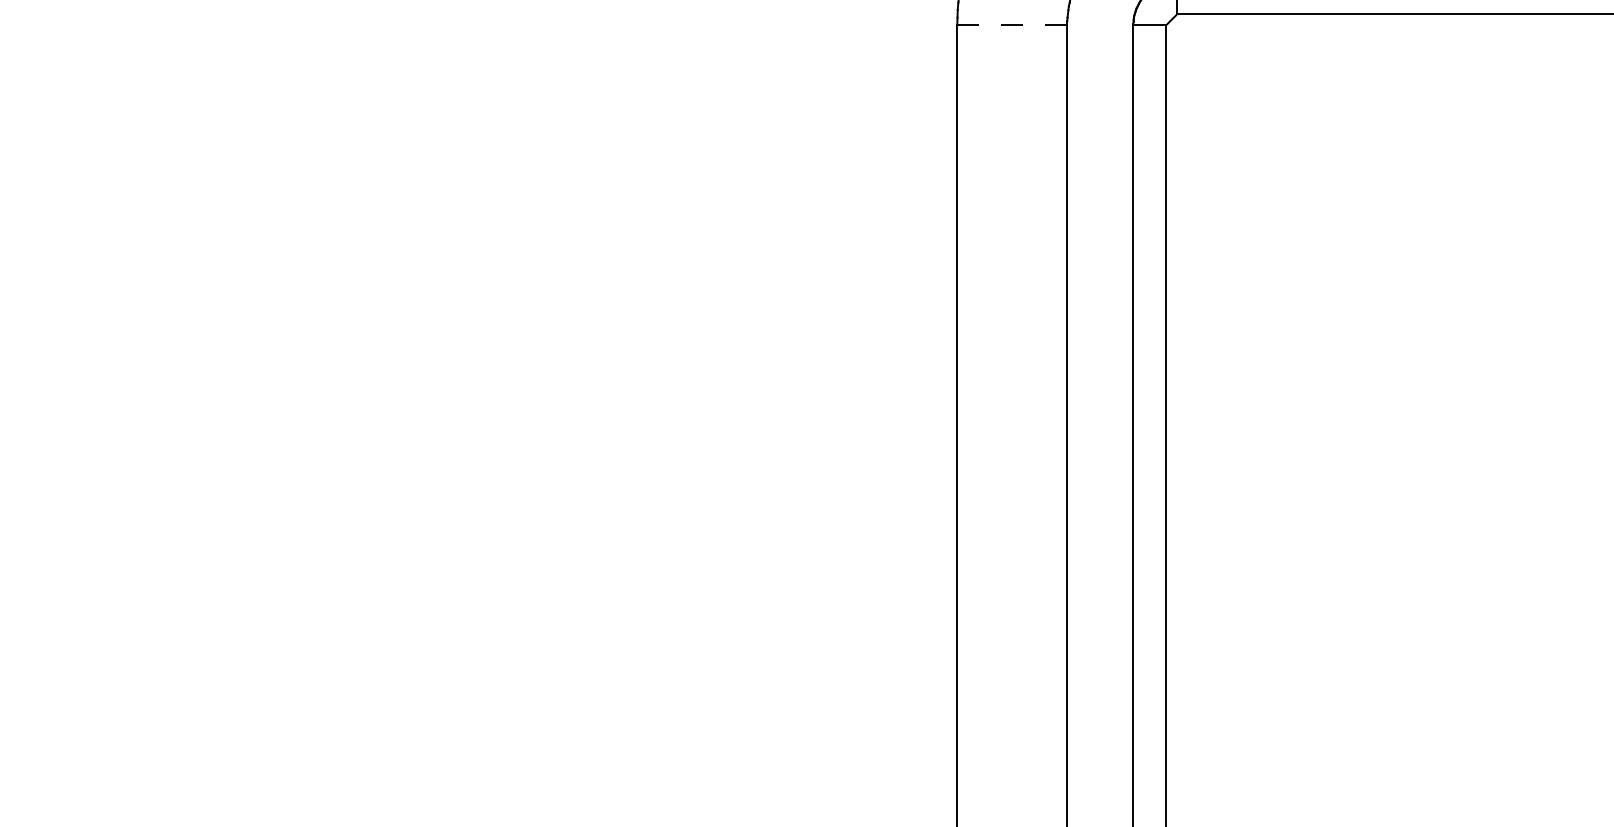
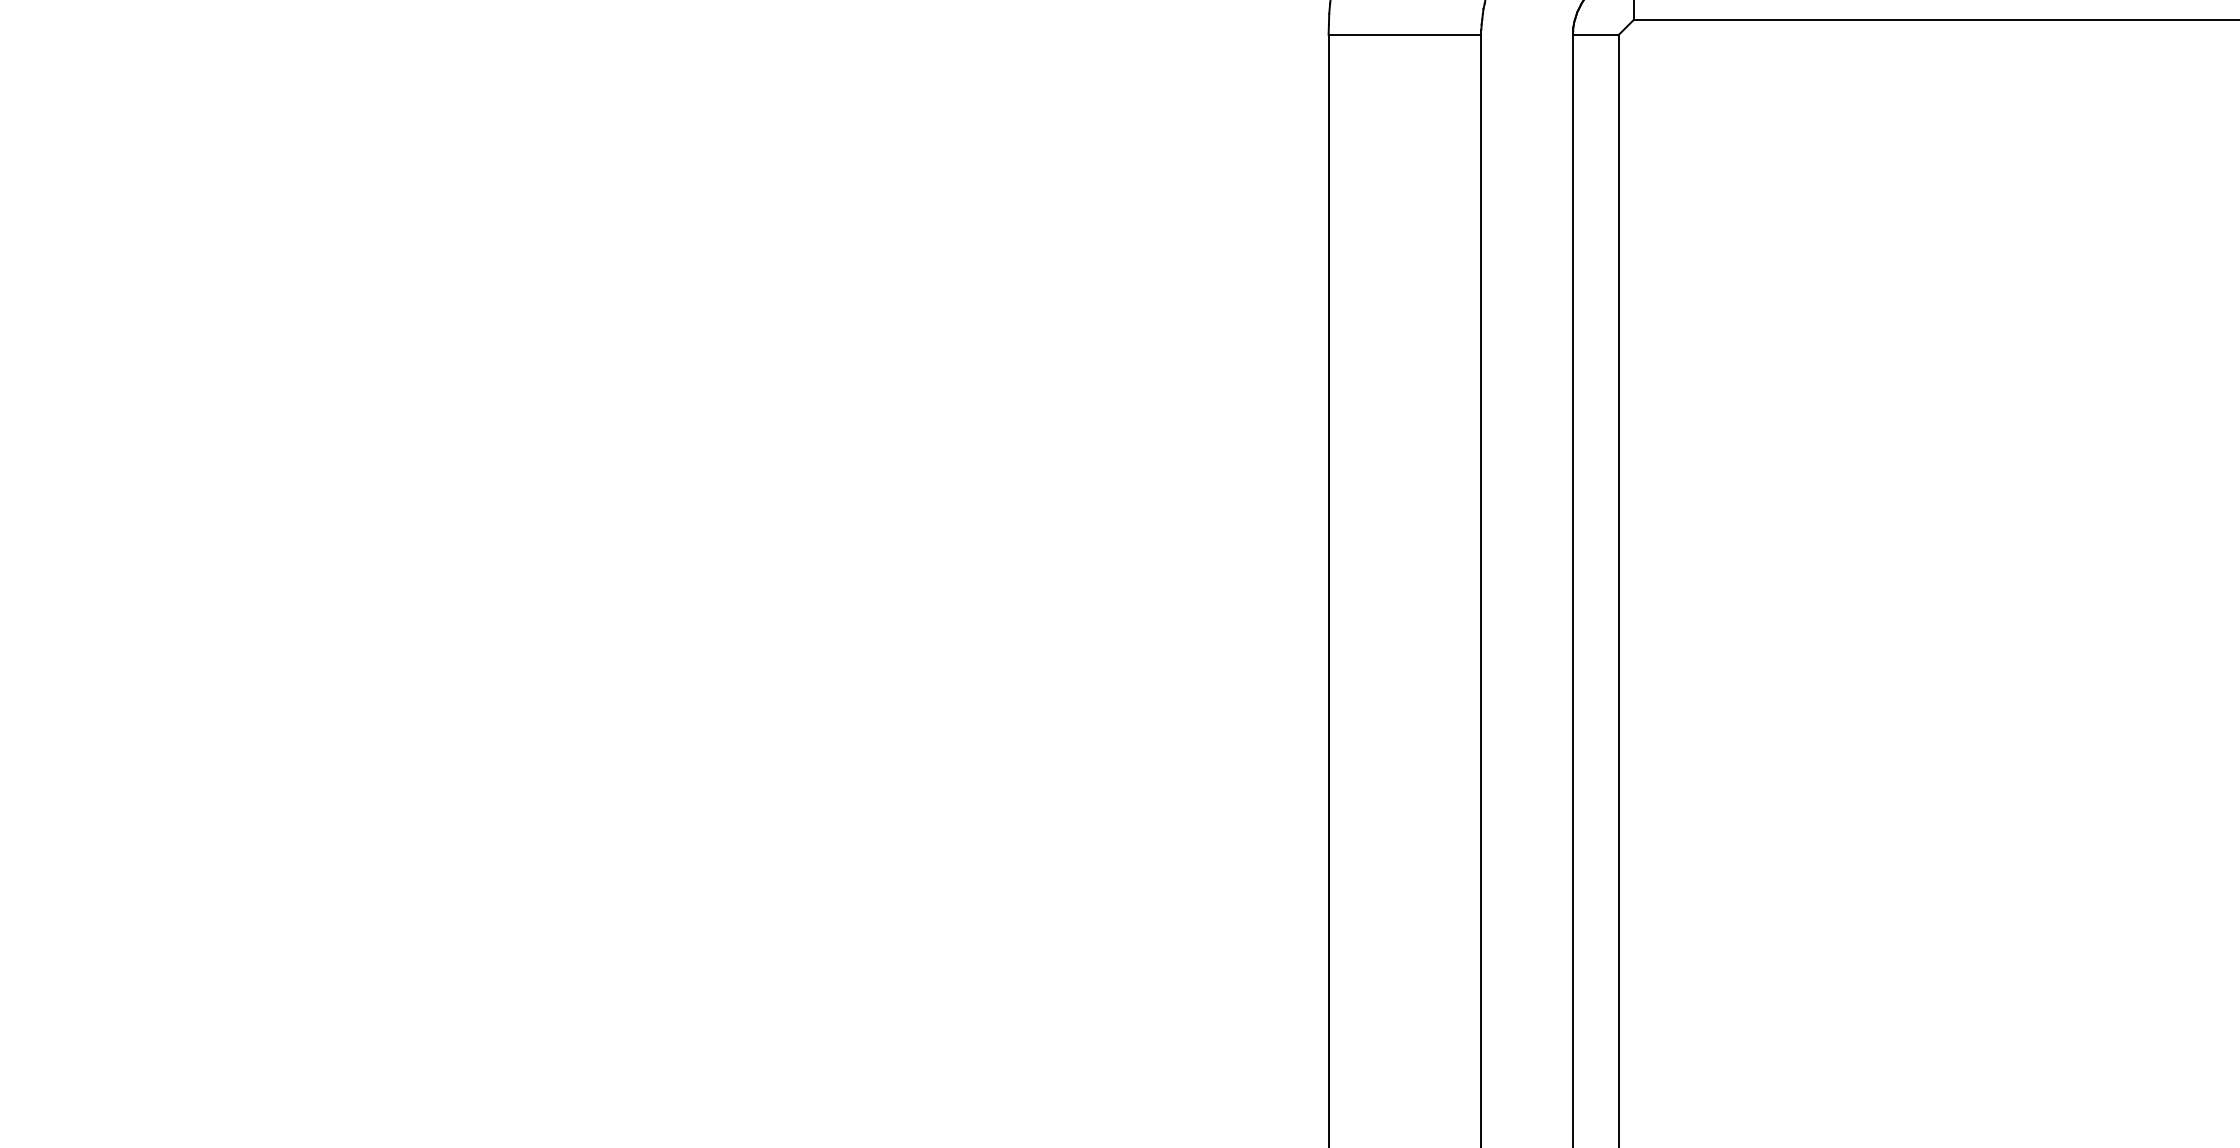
line: (1011, 24) -> (1404, 34), dashed -> solid

